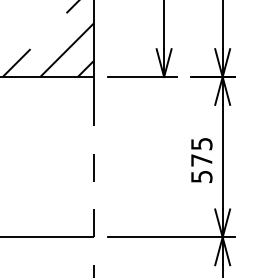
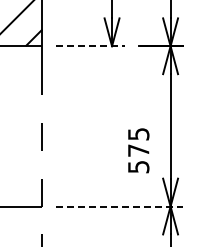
line: (143, 77) -> (91, 46), solid -> dashed
text: (201, 160) -> (138, 150), moved
line: (172, 237) -> (120, 206), solid -> dashed

